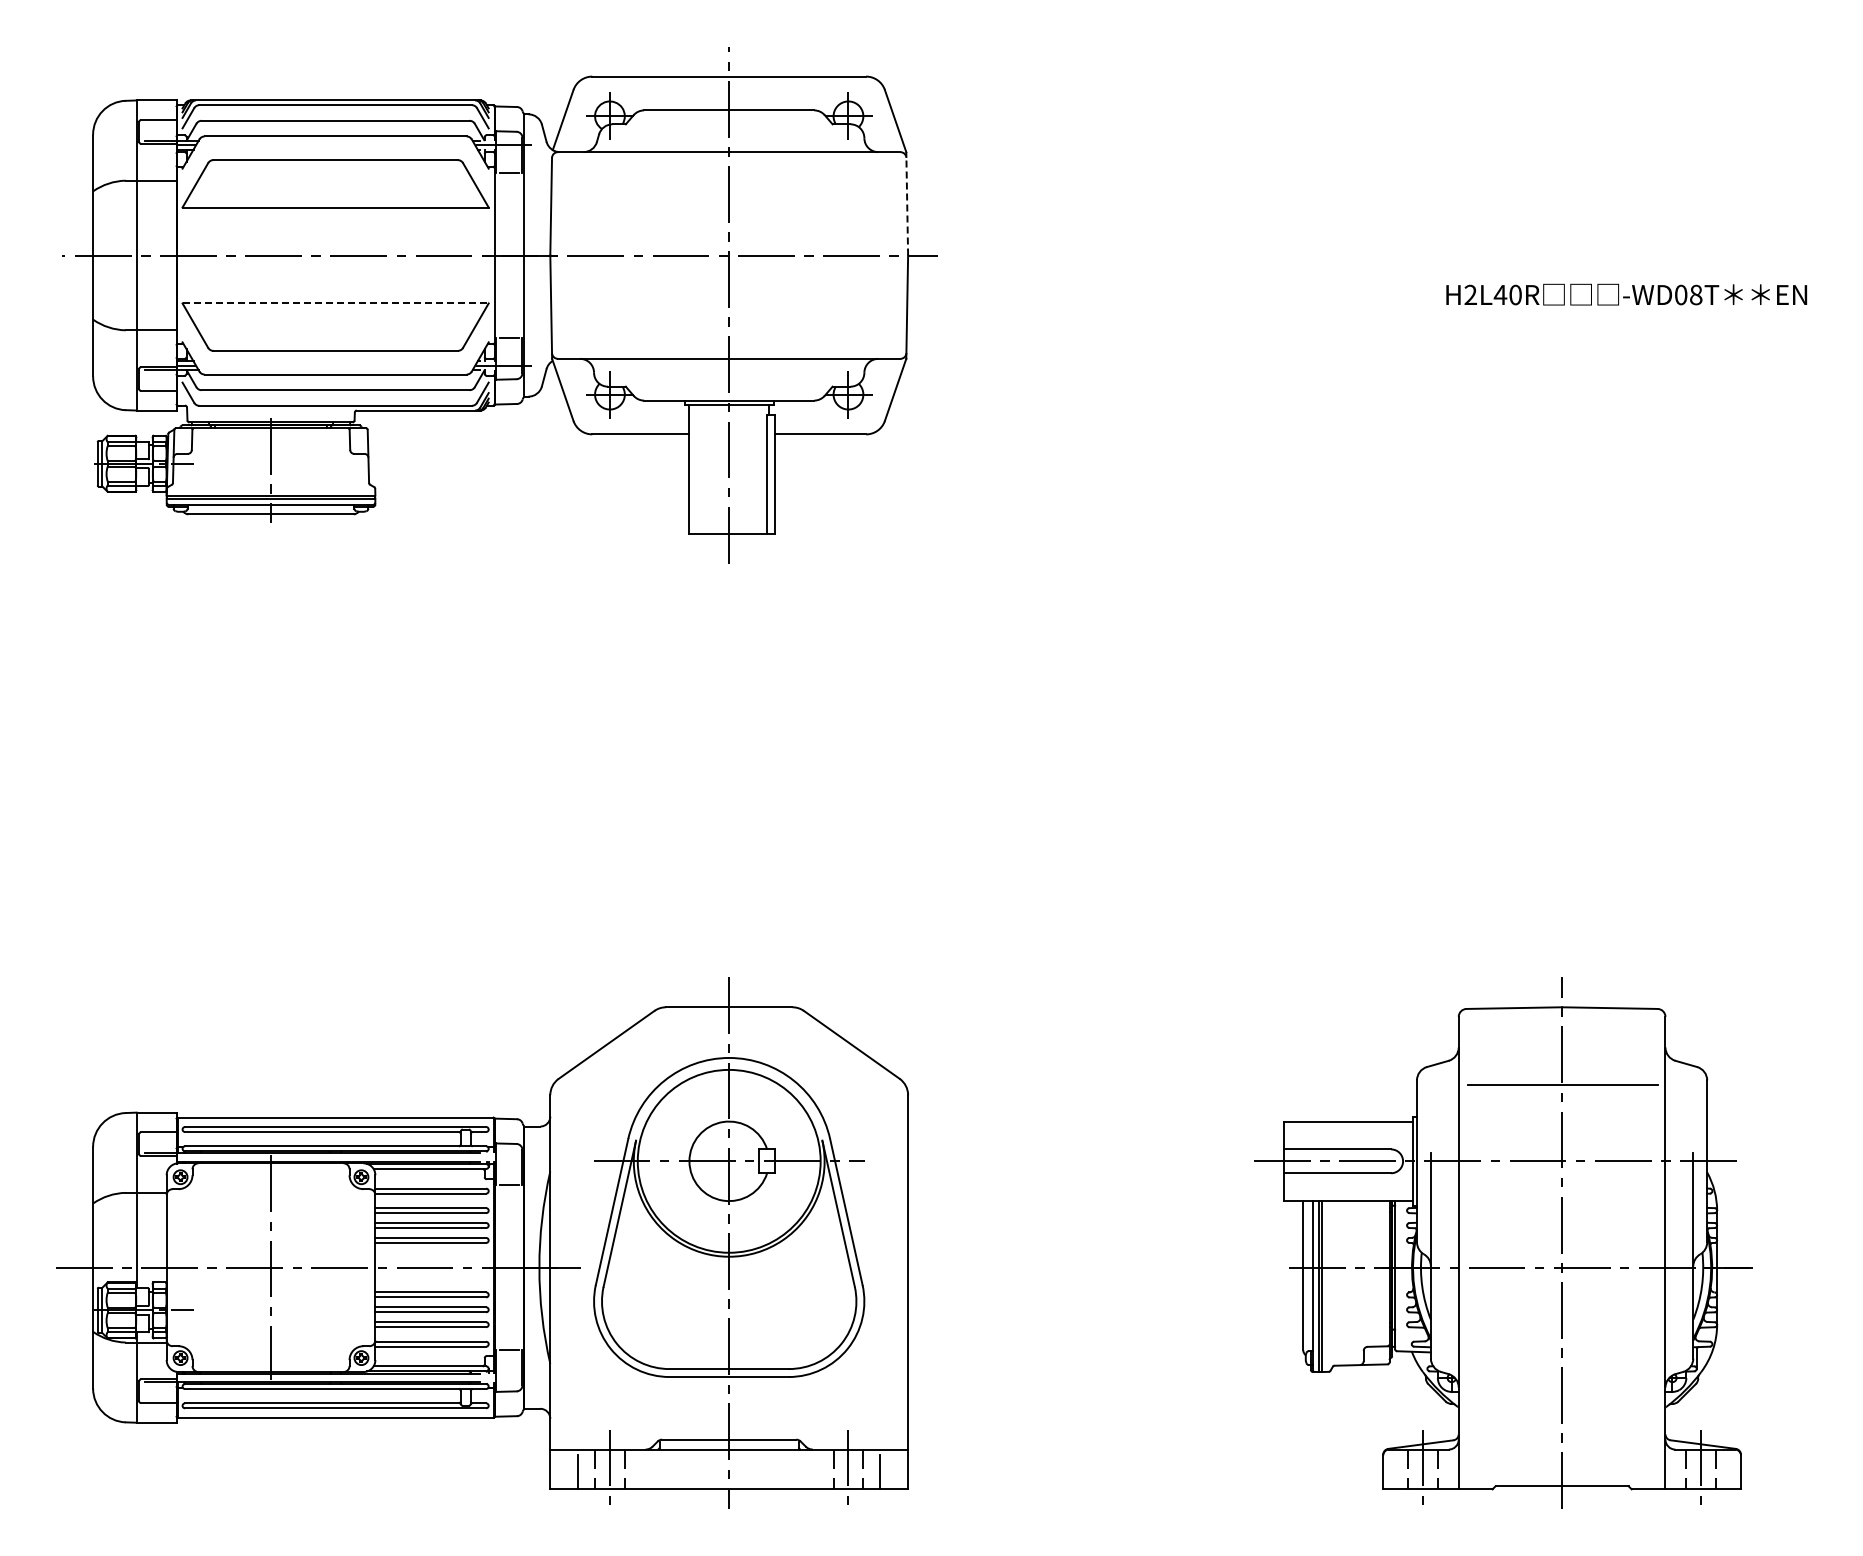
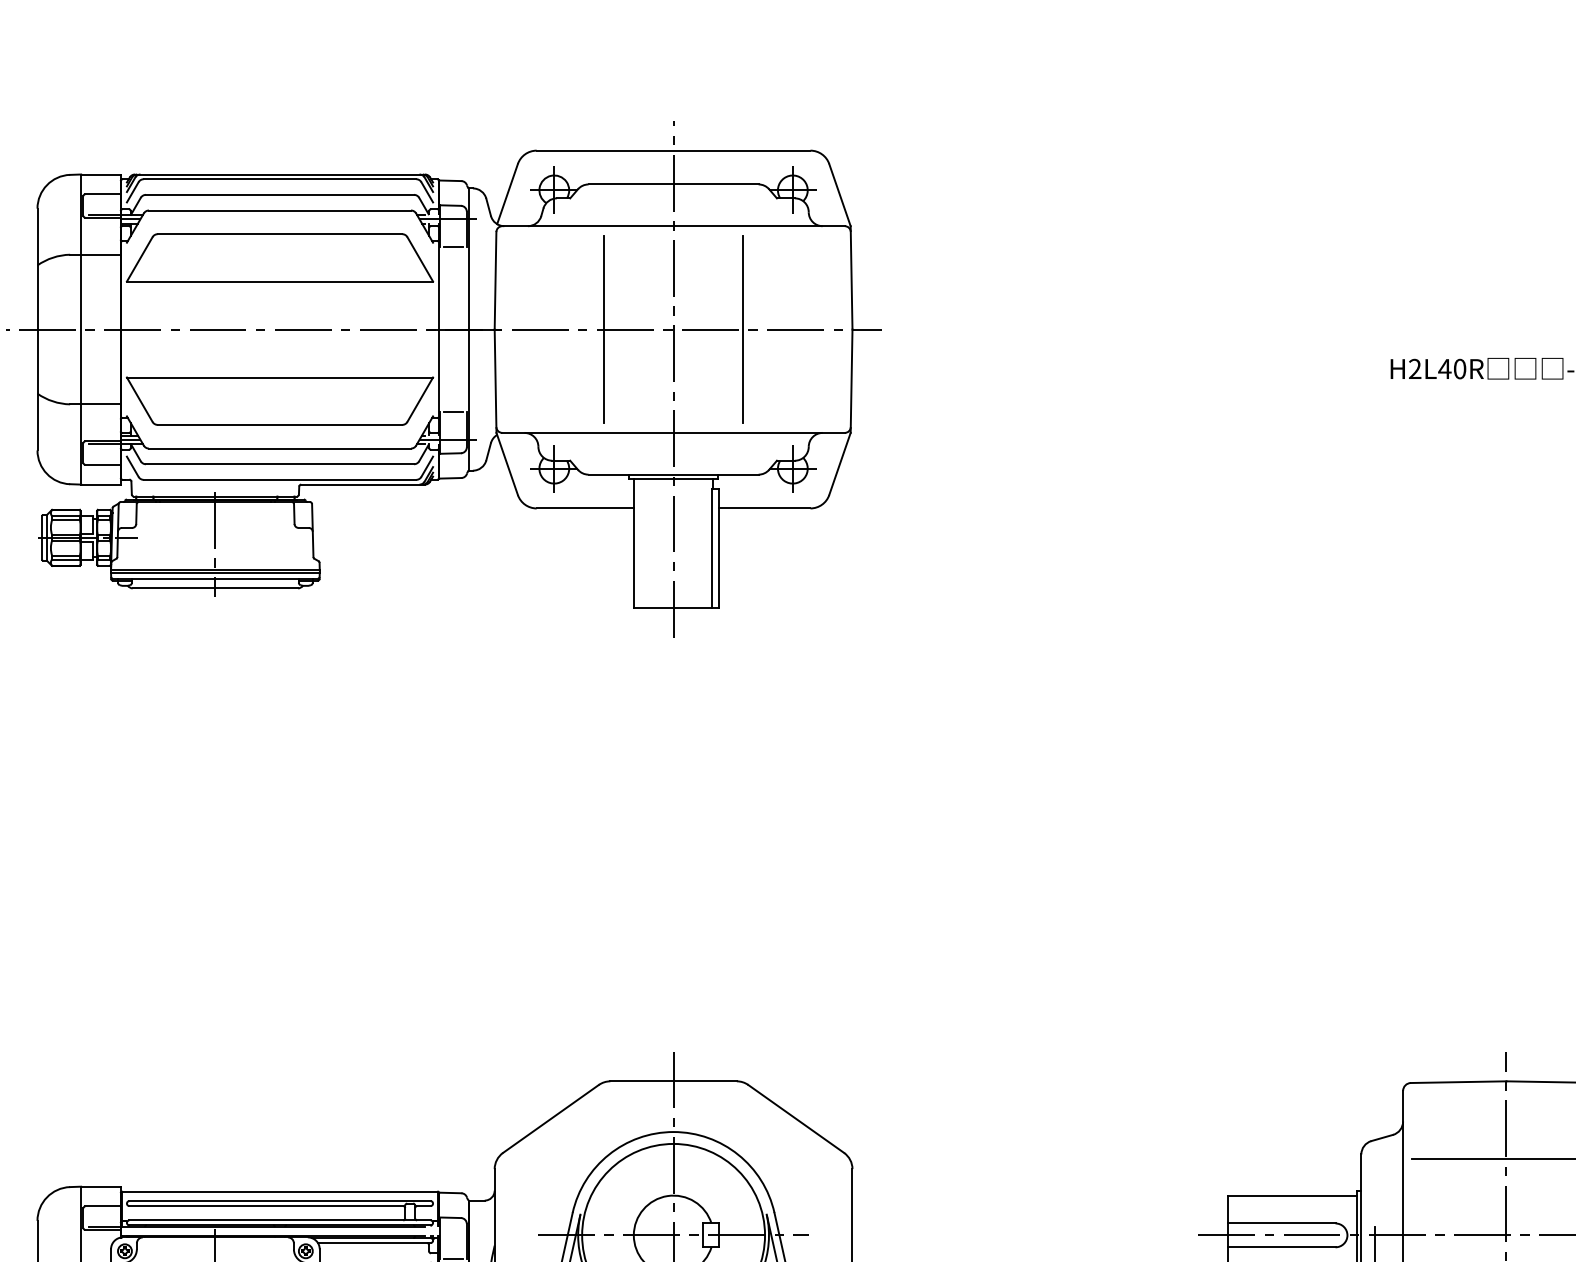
line: (907, 203) -> (851, 277), dashed -> solid
line: (659, 255) -> (603, 329), added
line: (798, 255) -> (742, 329), added
line: (336, 303) -> (280, 377), dashed -> solid

